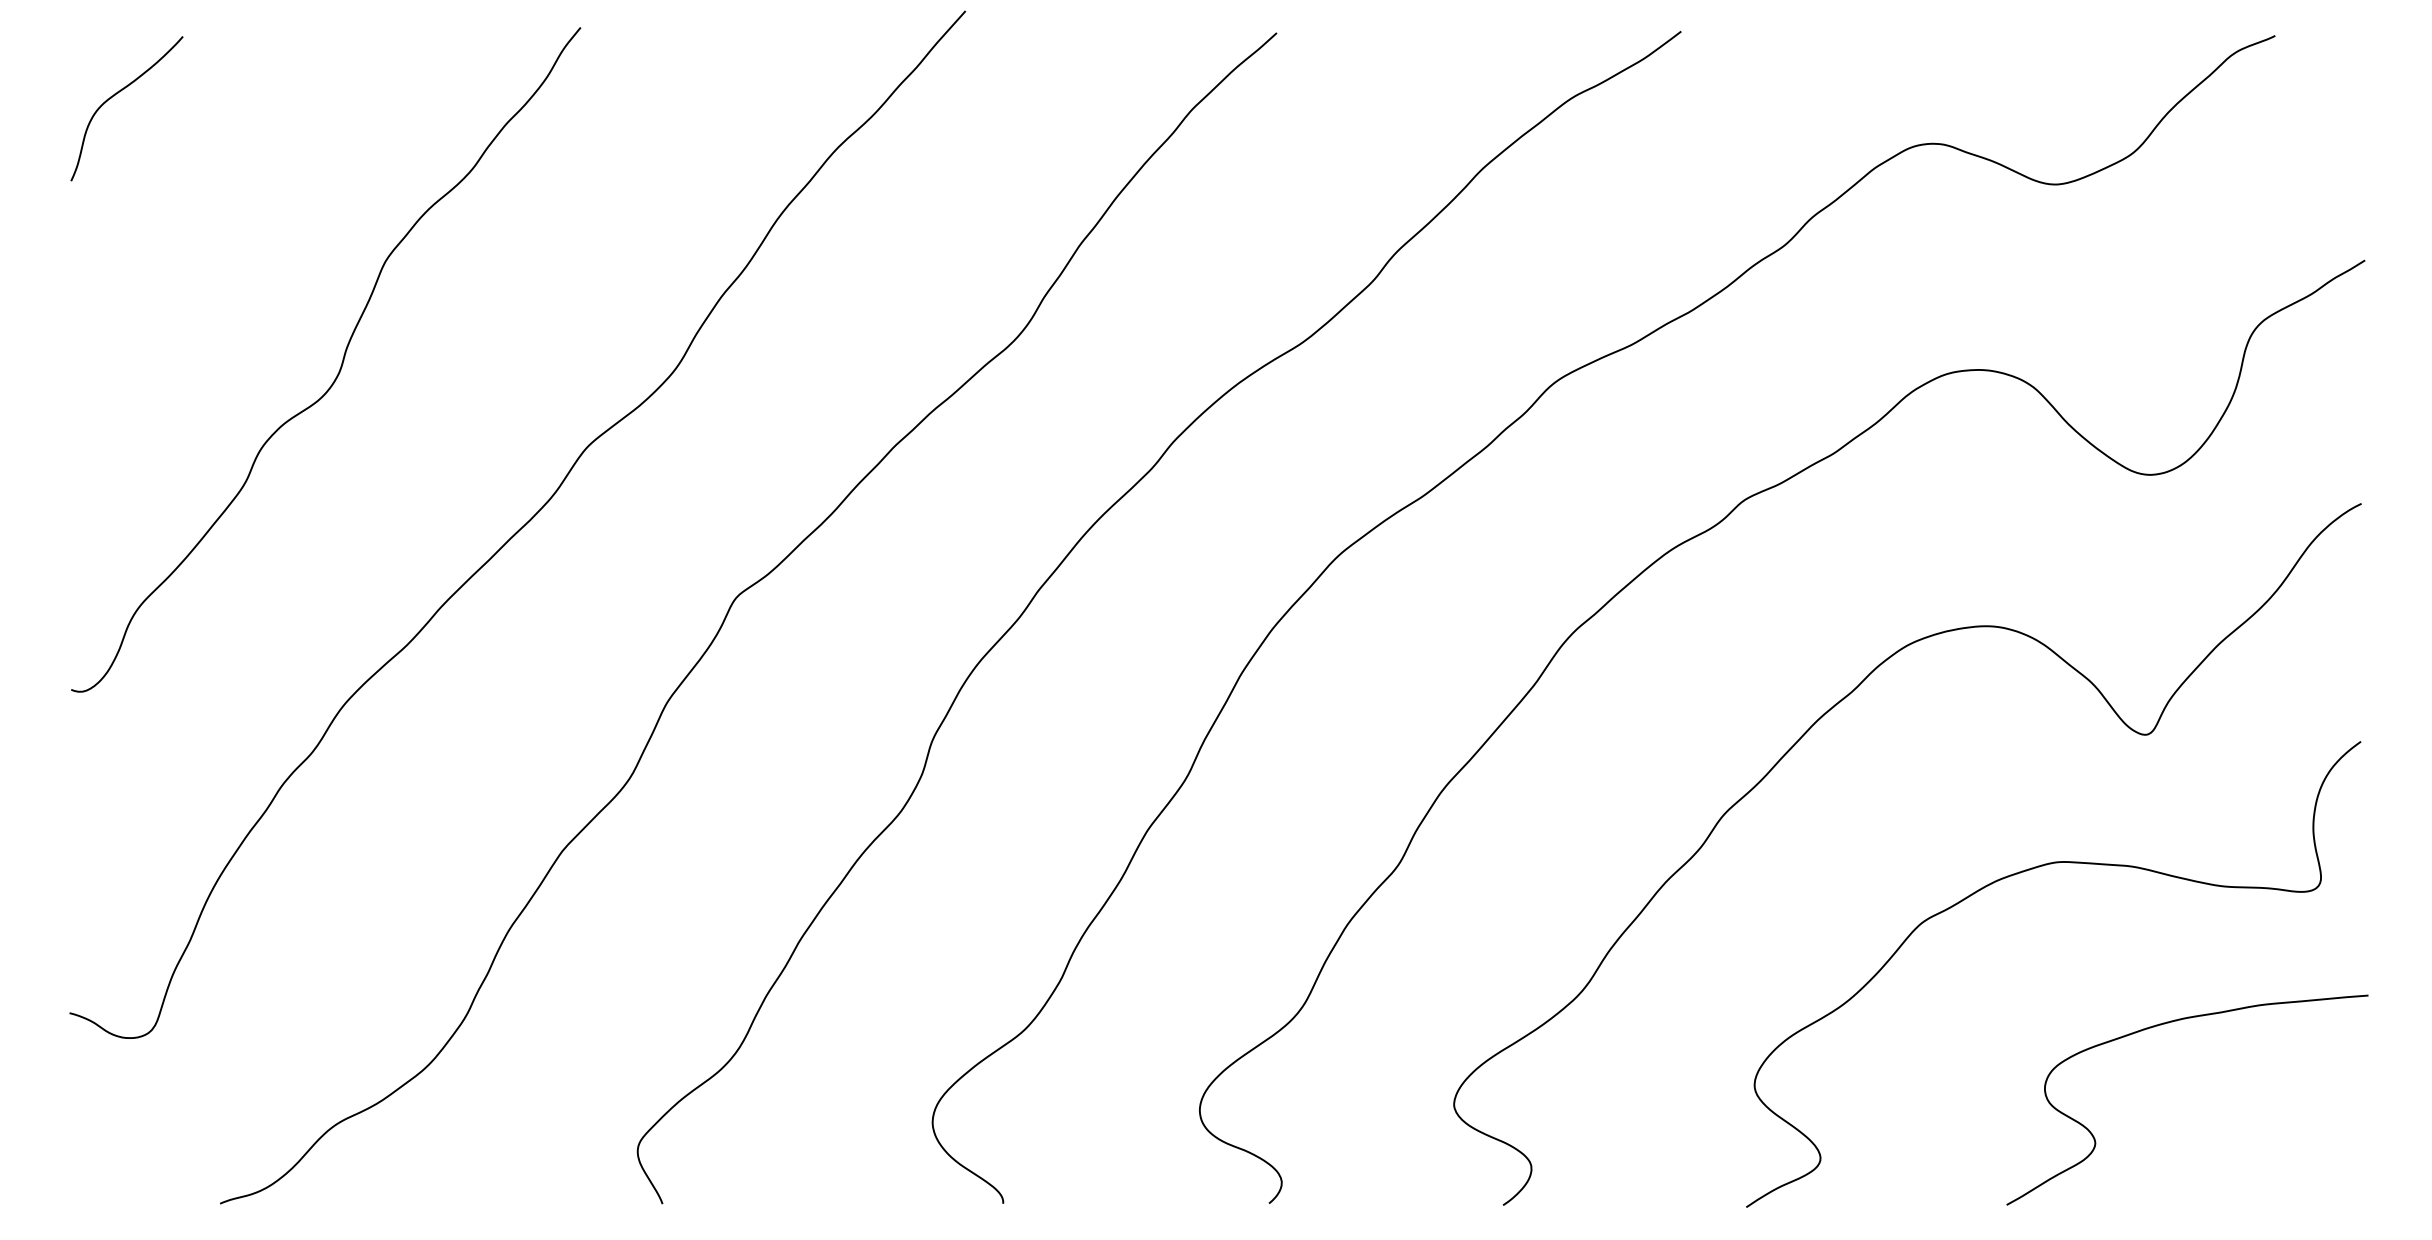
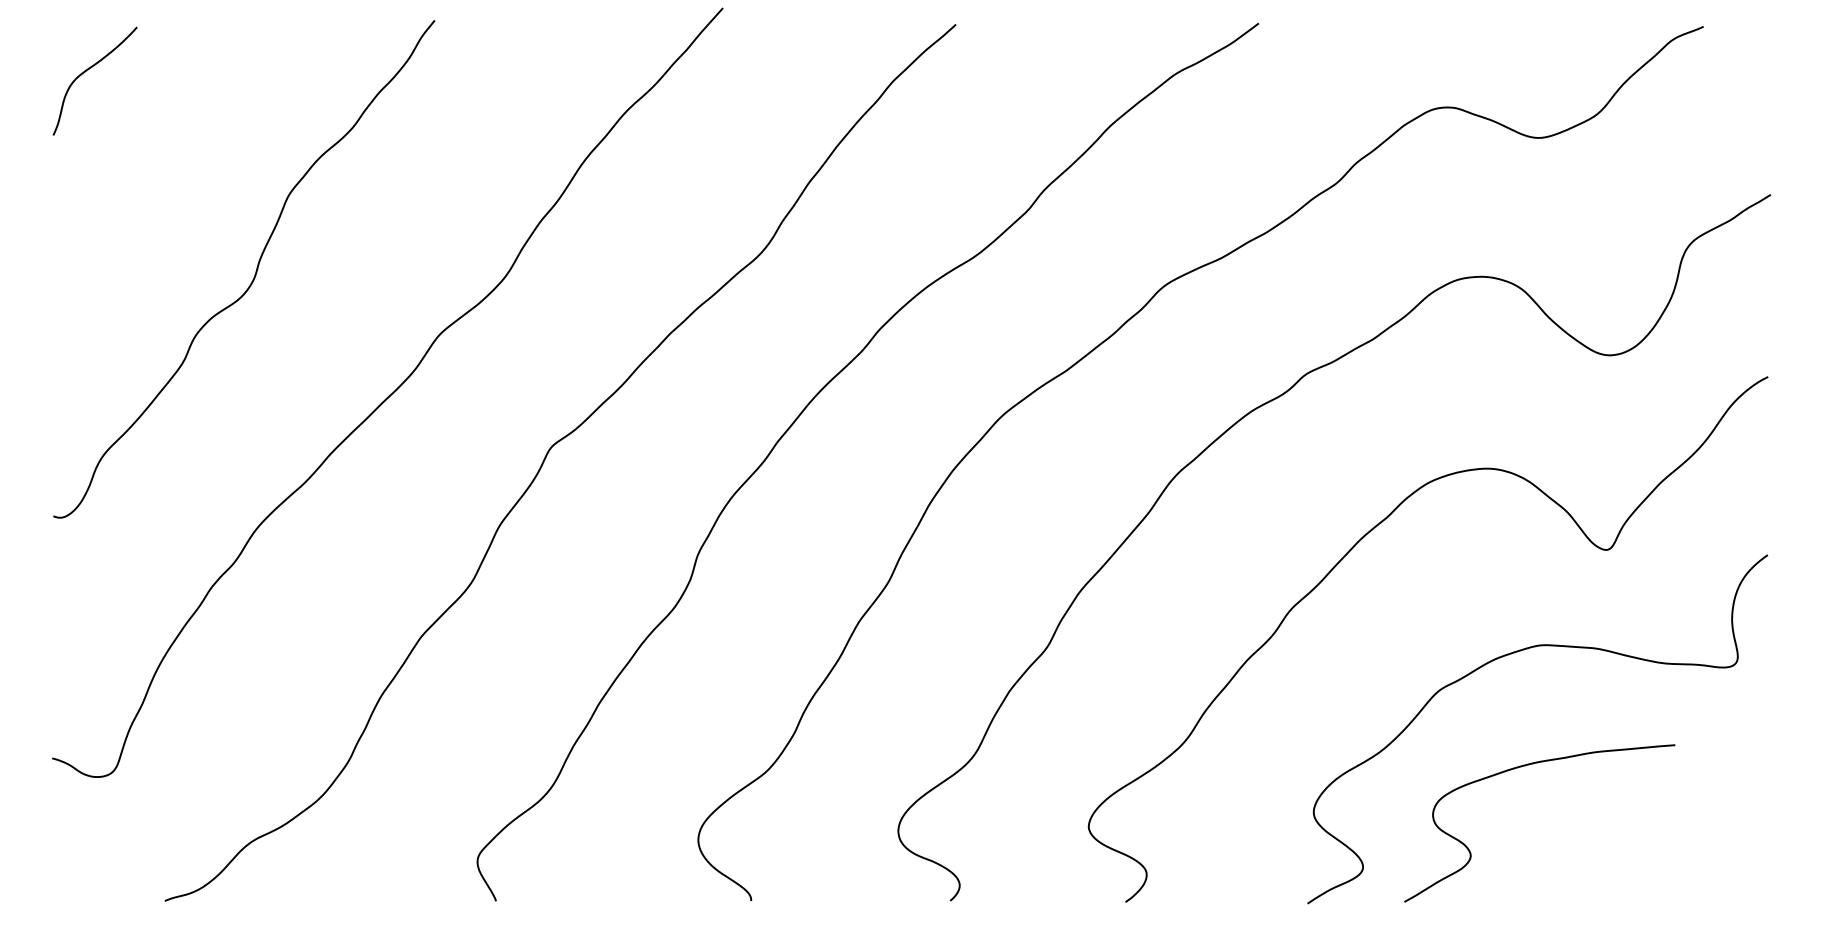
curve: (2165, 1024) -> (1523, 766), moved

